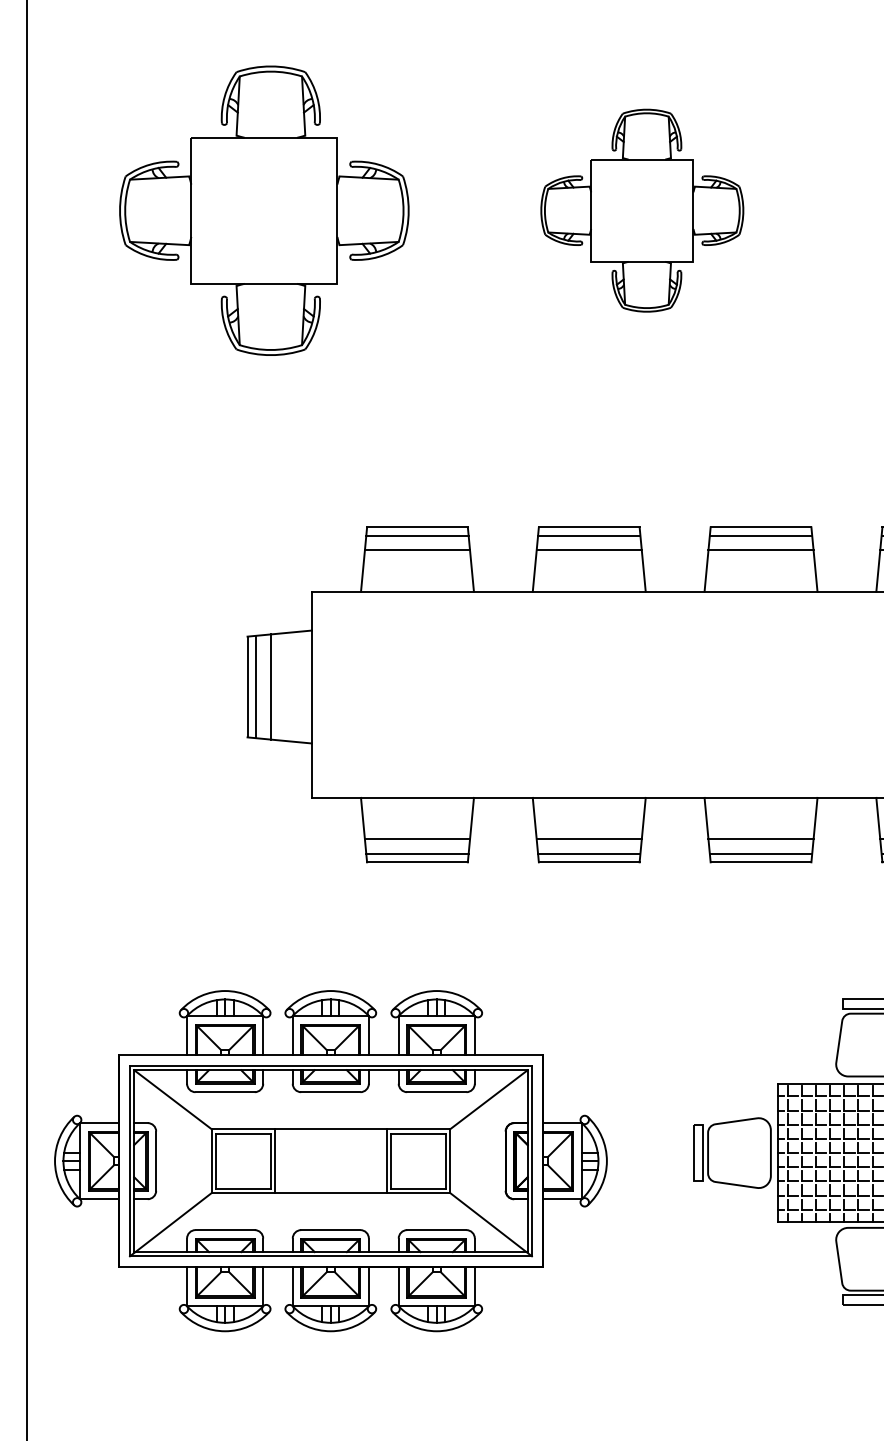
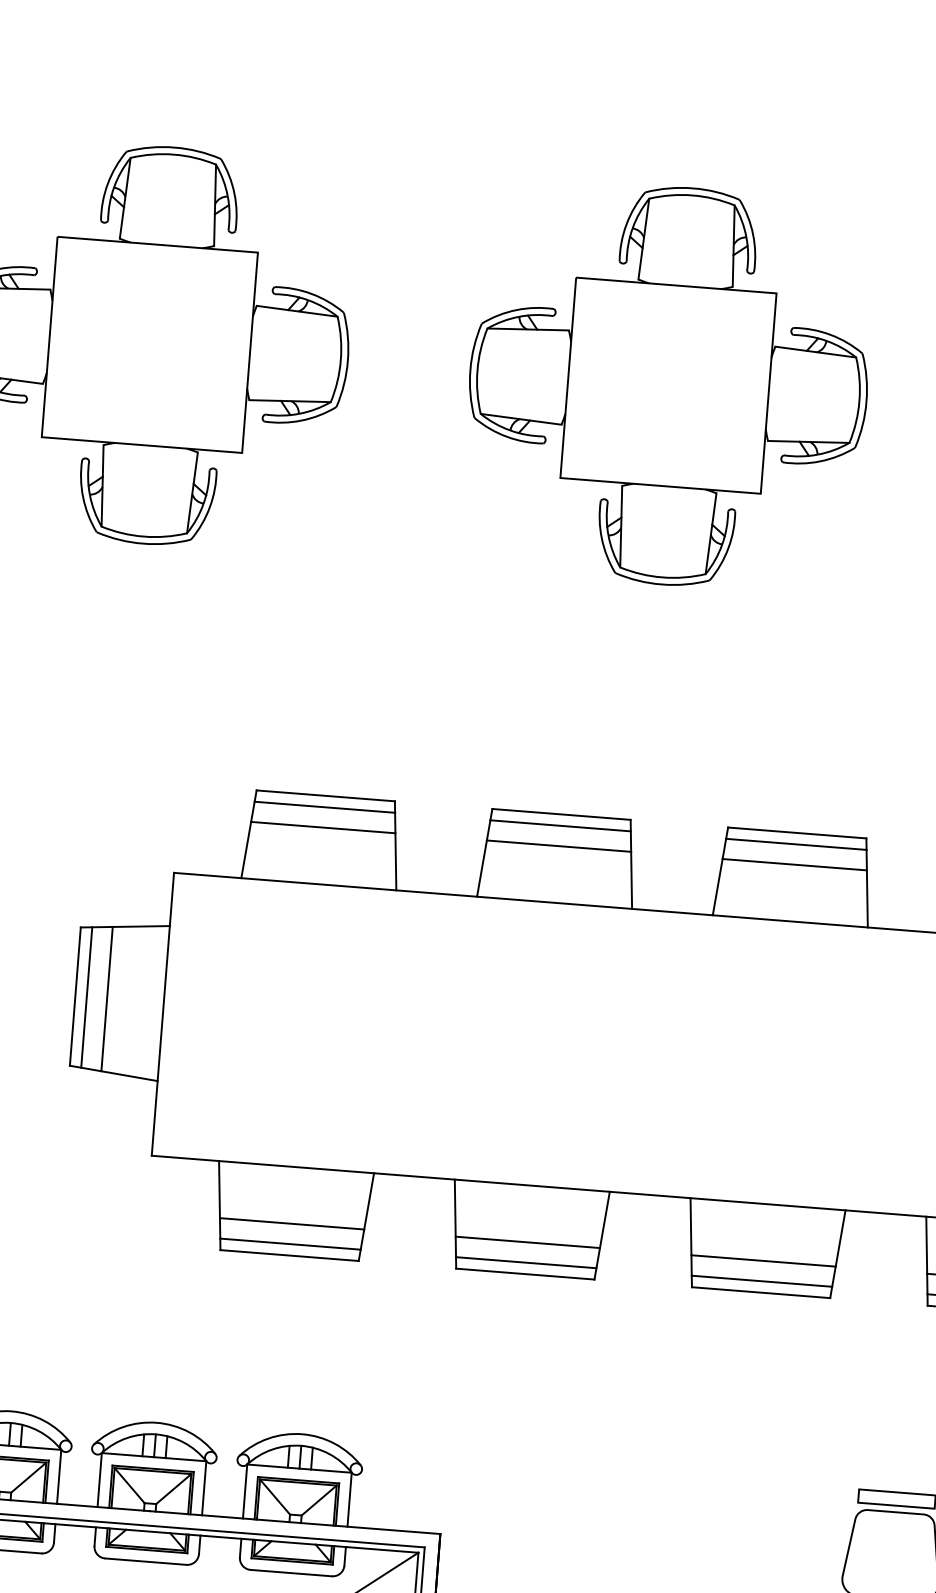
part: (642, 210) -> (668, 385), size x1.43

